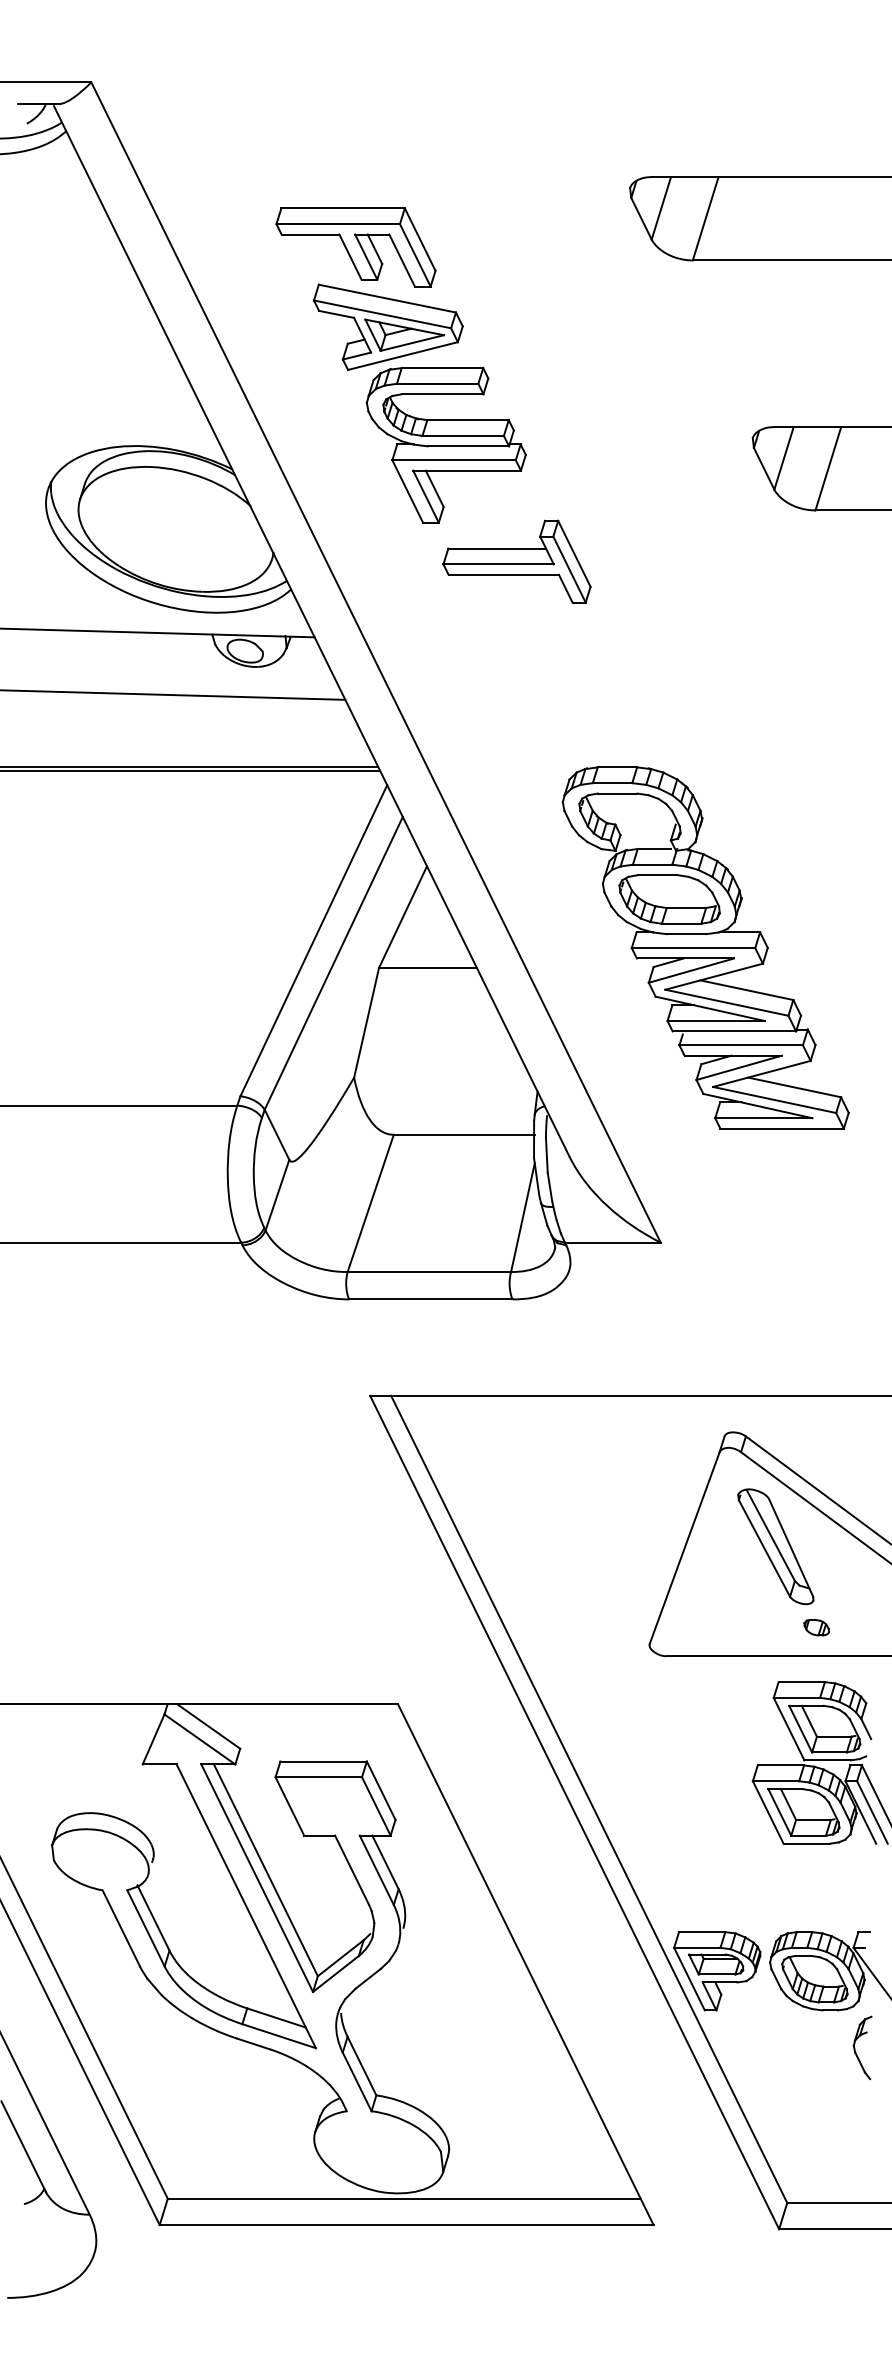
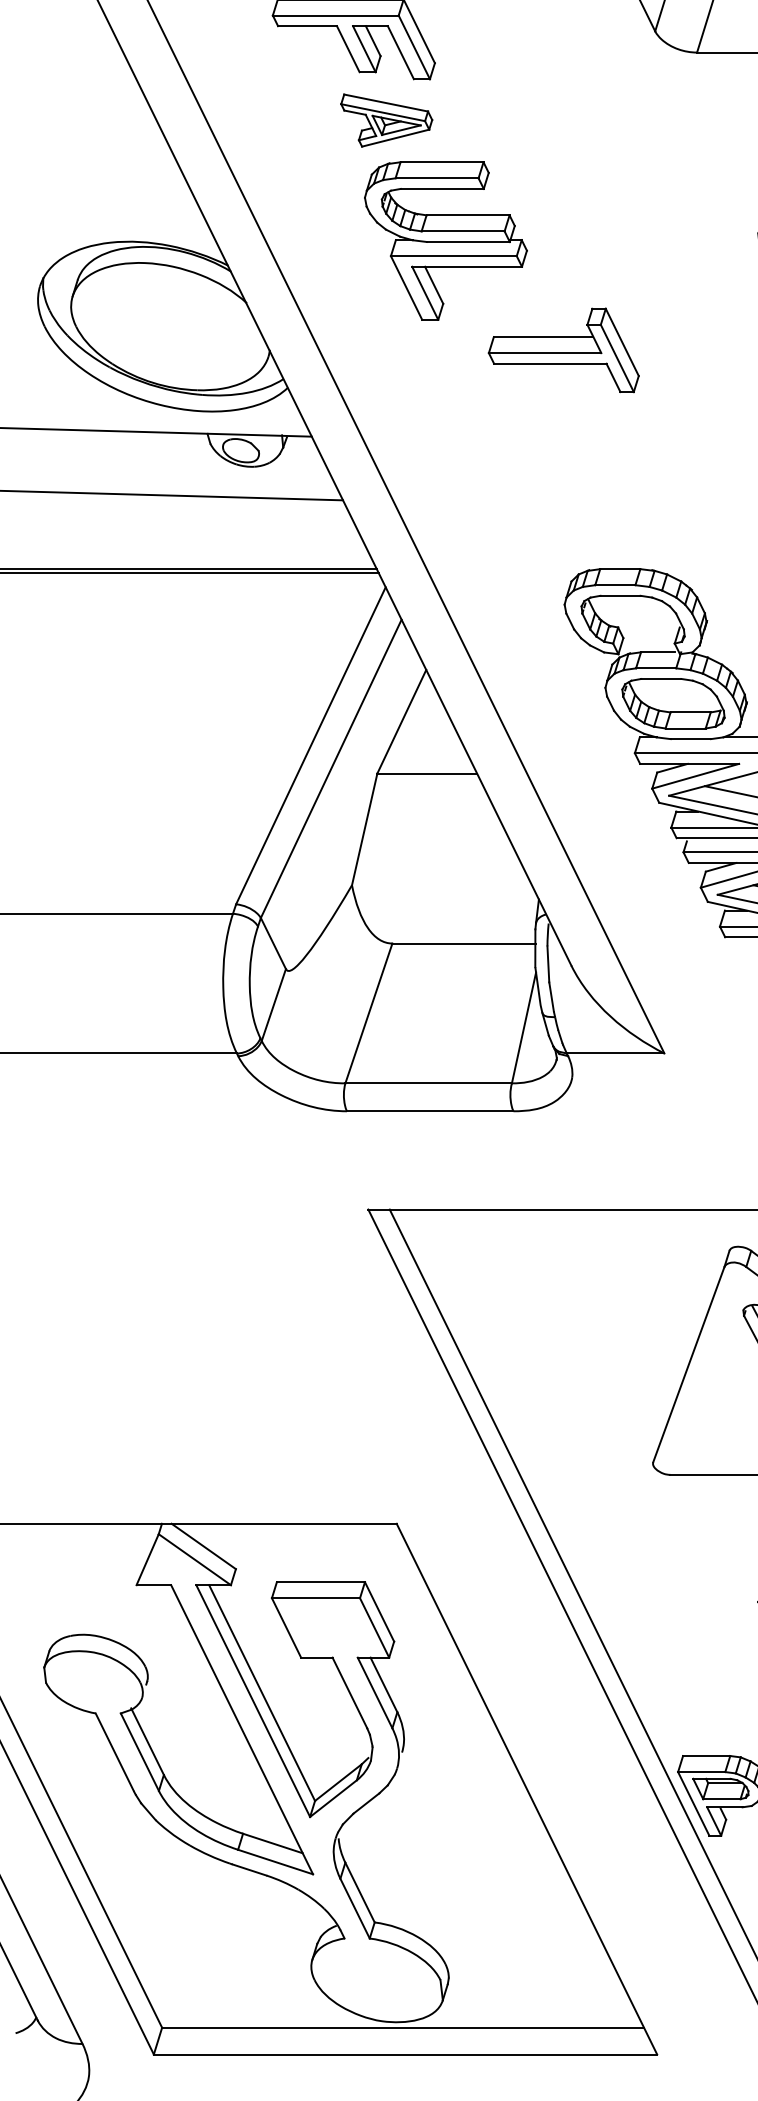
part: (387, 326) -> (386, 119), size x0.6
part: (516, 561) -> (563, 350), moved

